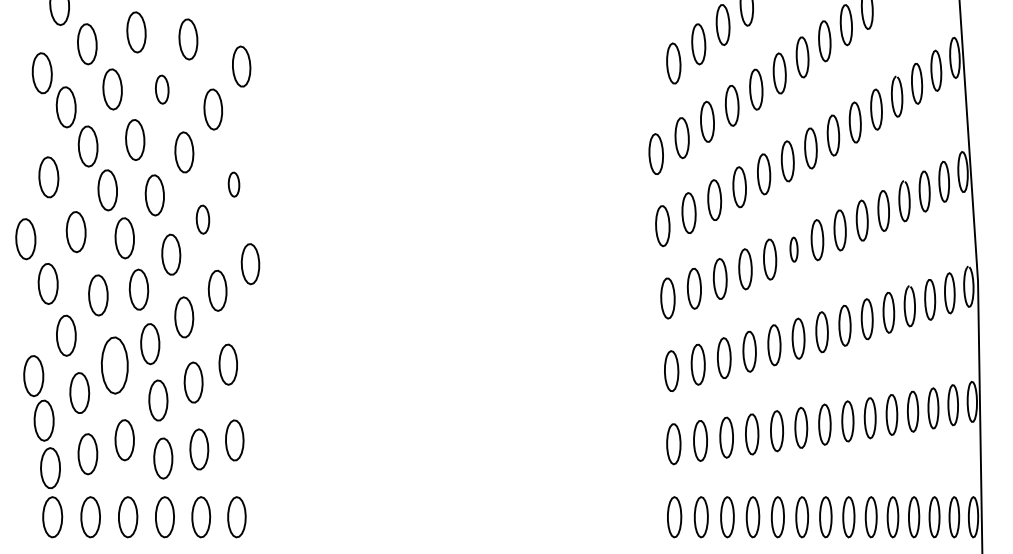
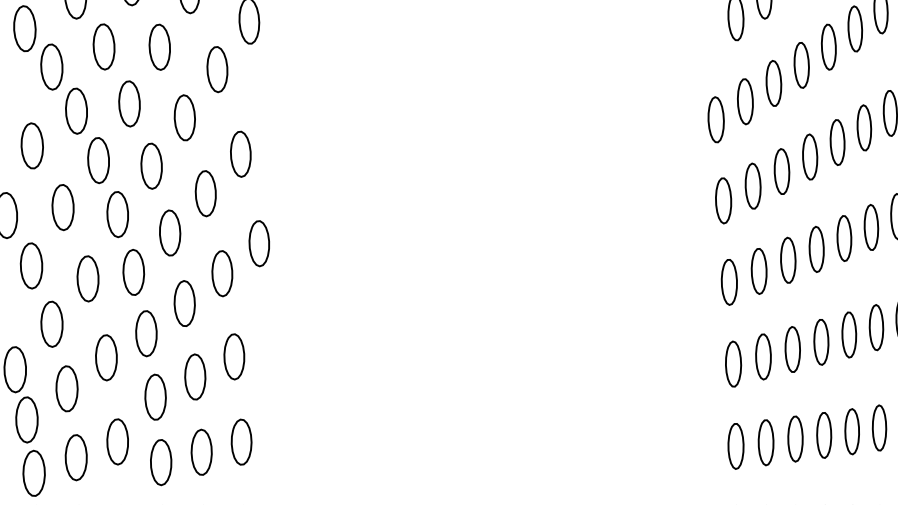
part: (162, 89) -> (160, 46), size x1.43
part: (233, 184) -> (240, 153), size x1.67
part: (202, 219) -> (205, 193), size x1.43
part: (793, 249) -> (870, 227), size x1.67
part: (114, 365) -> (106, 357), size x0.71

